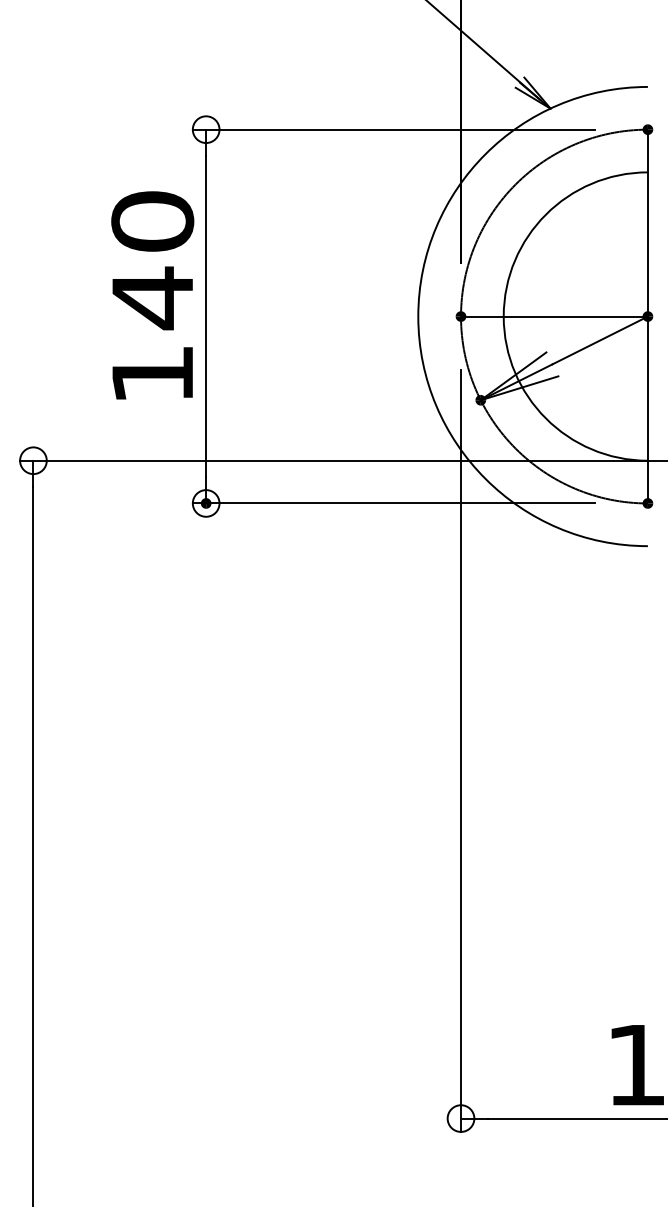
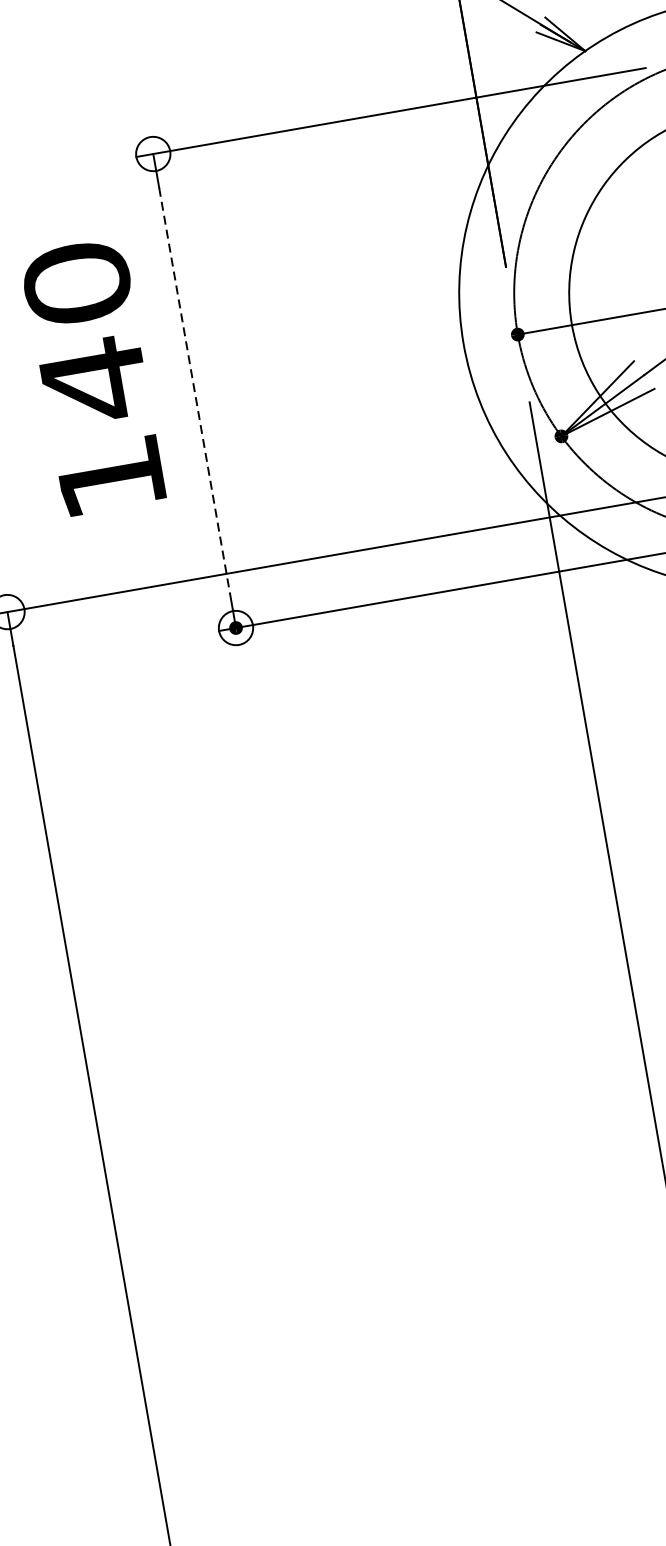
text: (152, 295) -> (93, 377), moved
line: (206, 317) -> (195, 392), solid -> dashed

